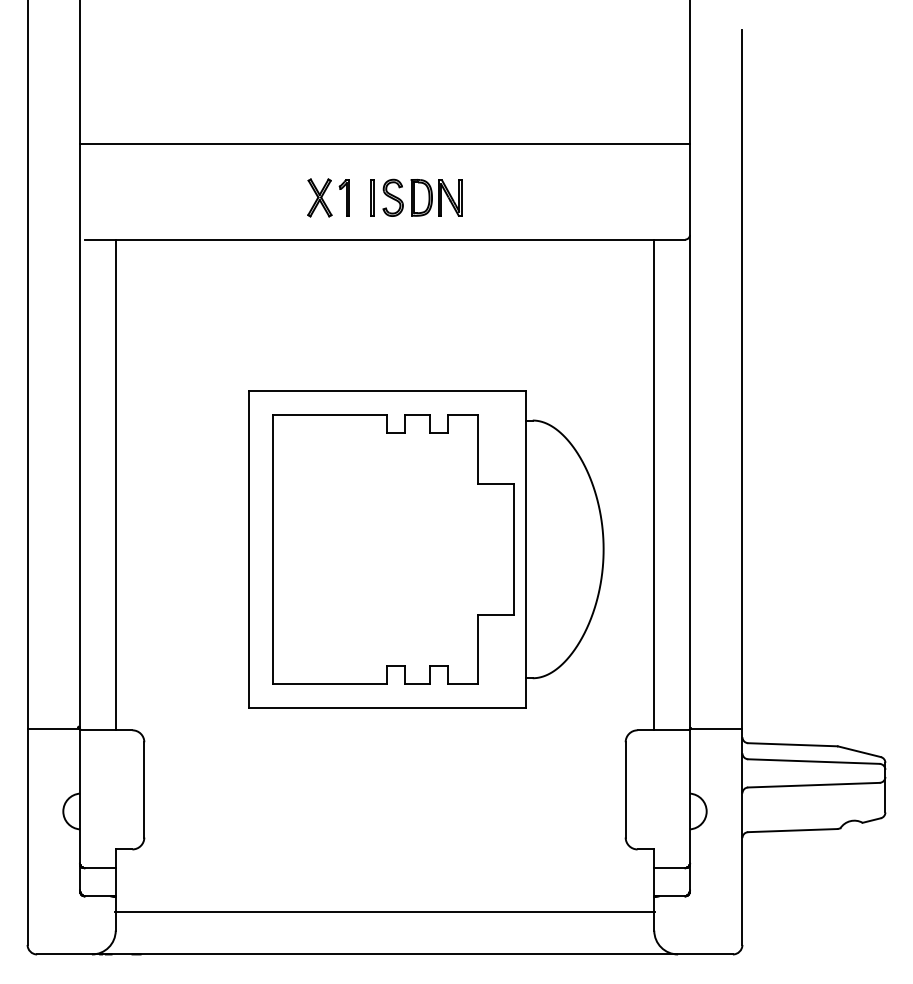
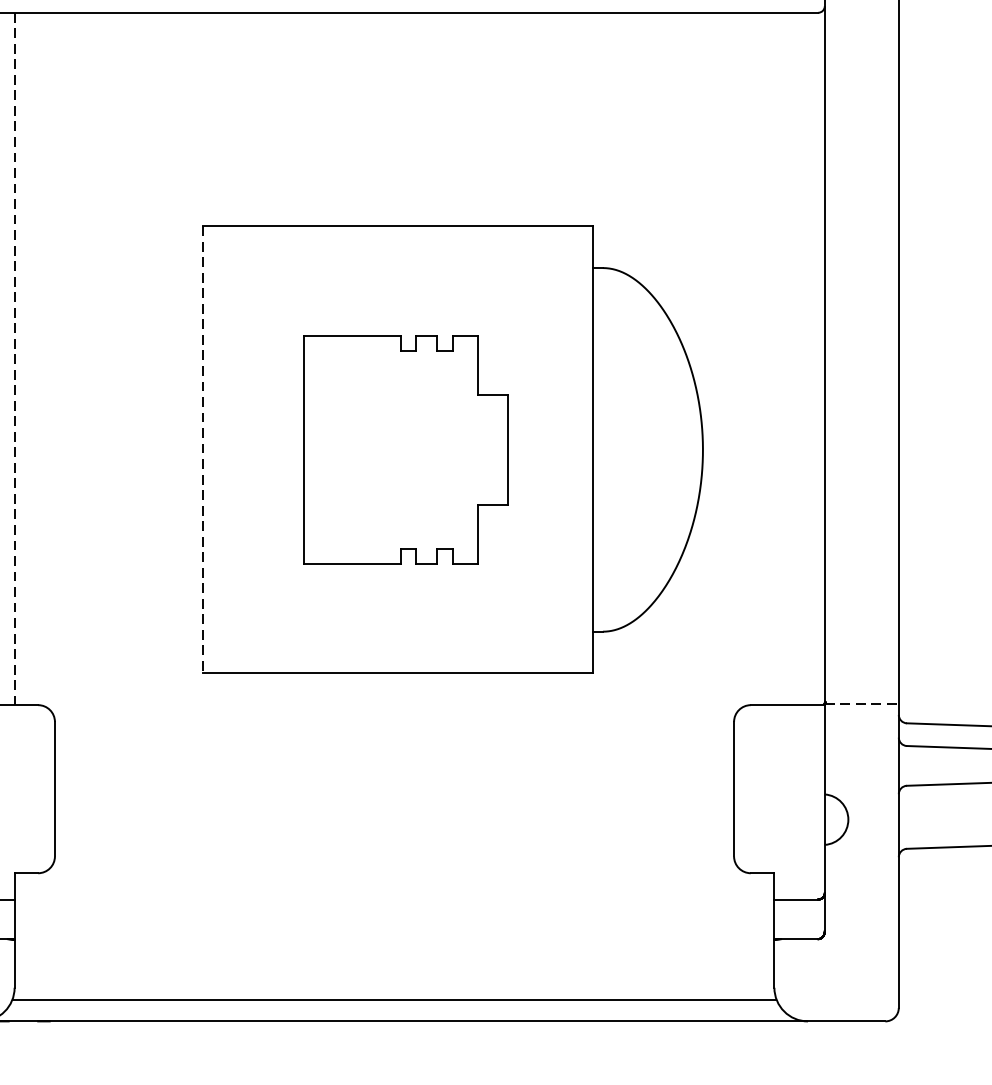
line: (654, 484) -> (774, 358), removed
line: (115, 485) -> (14, 359), solid -> dashed
line: (249, 549) -> (203, 450), solid -> dashed
part: (393, 549) -> (406, 450), size x0.6
line: (716, 729) -> (862, 703), solid -> dashed
line: (384, 911) -> (393, 1000), moved

